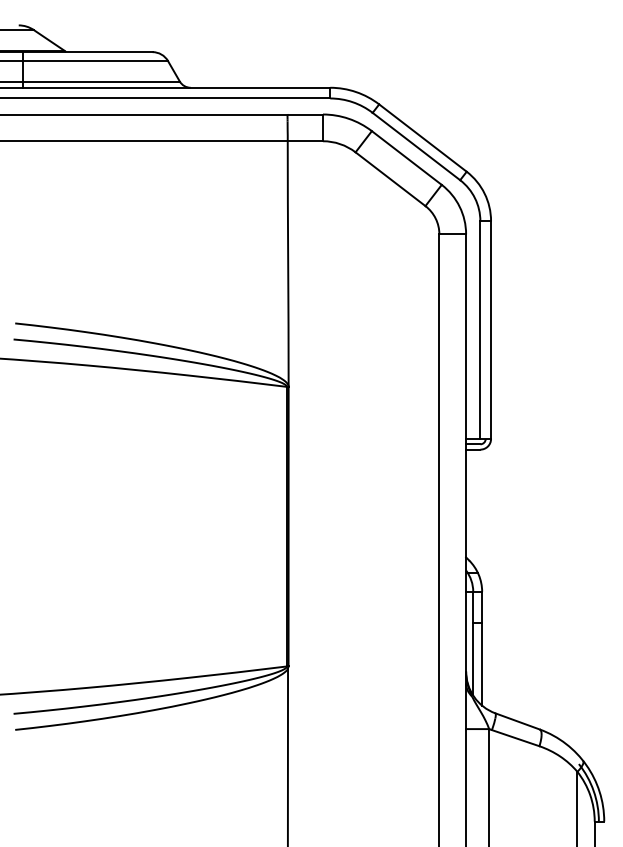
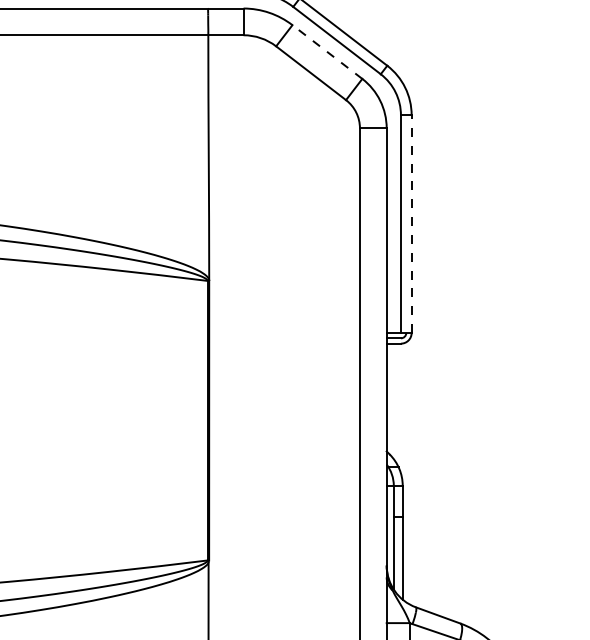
line: (406, 157) -> (327, 51), solid -> dashed
line: (491, 330) -> (412, 224), solid -> dashed

